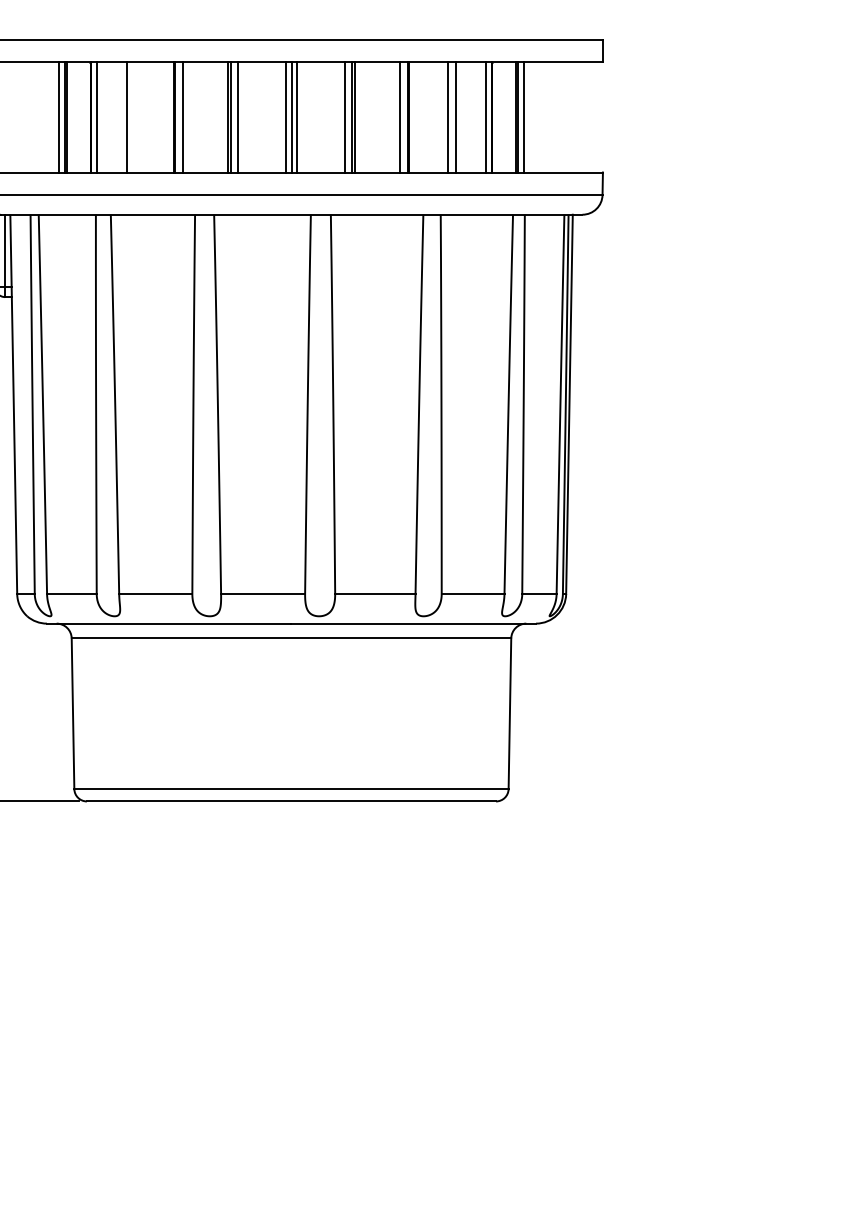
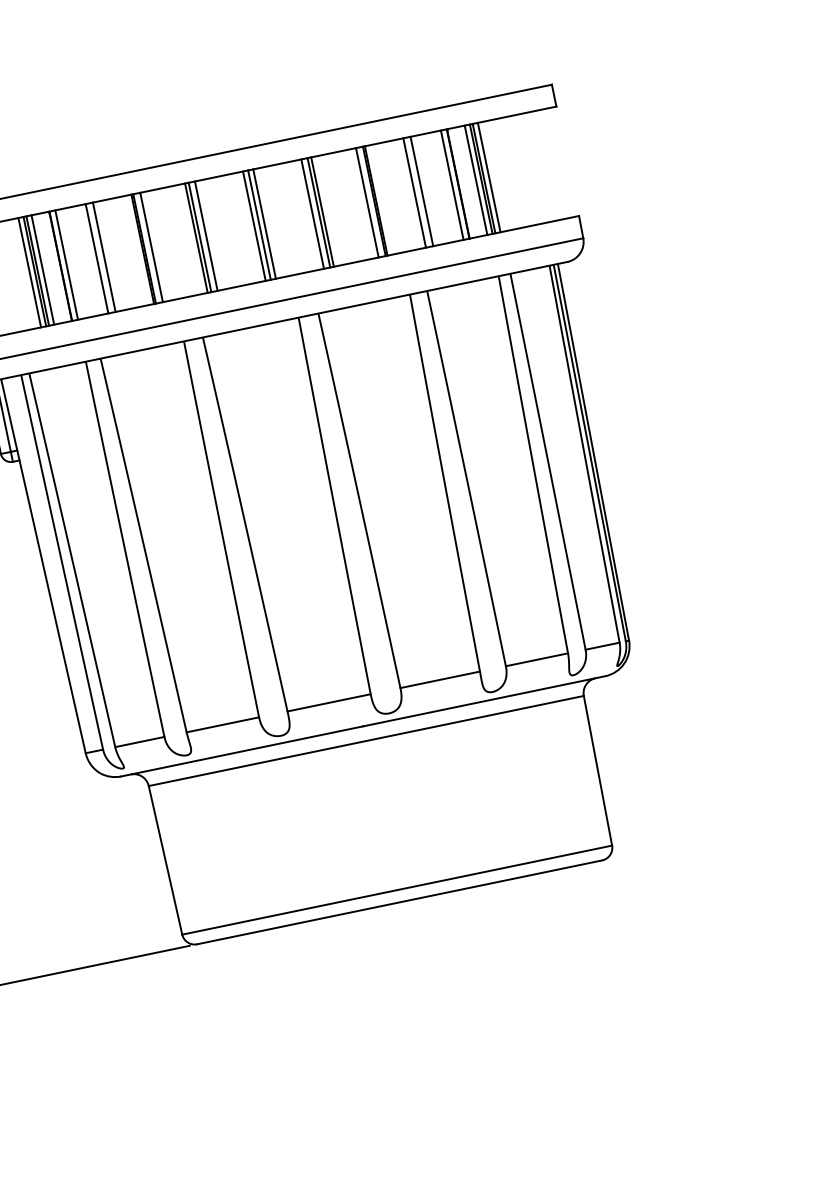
line: (72, 117) -> (42, 270), added
line: (134, 117) -> (104, 257), added
line: (510, 117) -> (476, 180), added

